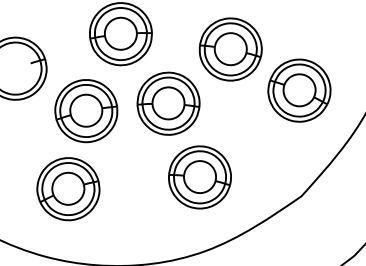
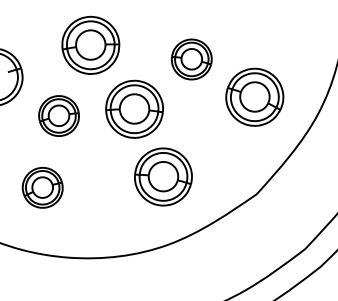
part: (230, 49) -> (191, 59), size x0.7
part: (85, 110) -> (58, 115), size x0.7
part: (68, 188) -> (42, 187), size x0.7

